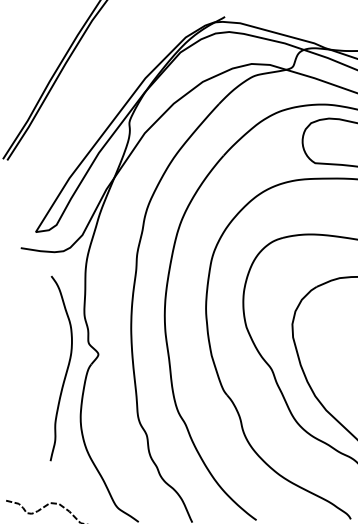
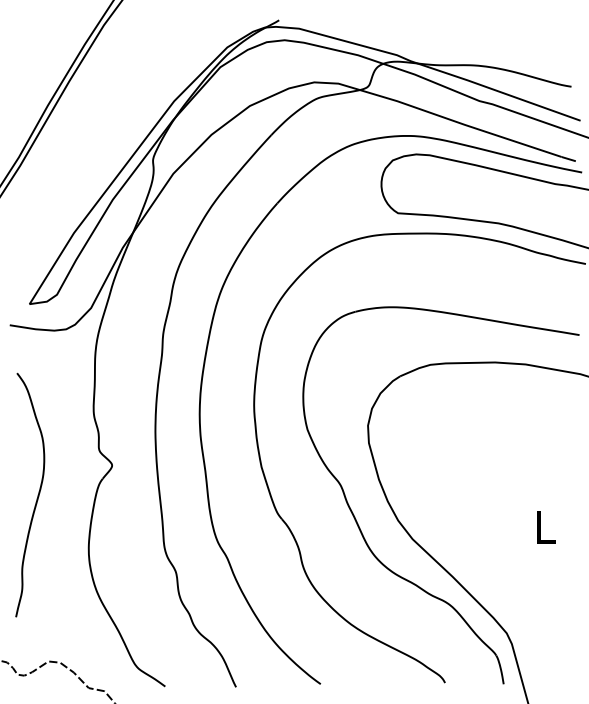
curve: (66, 368) -> (37, 495), moved

